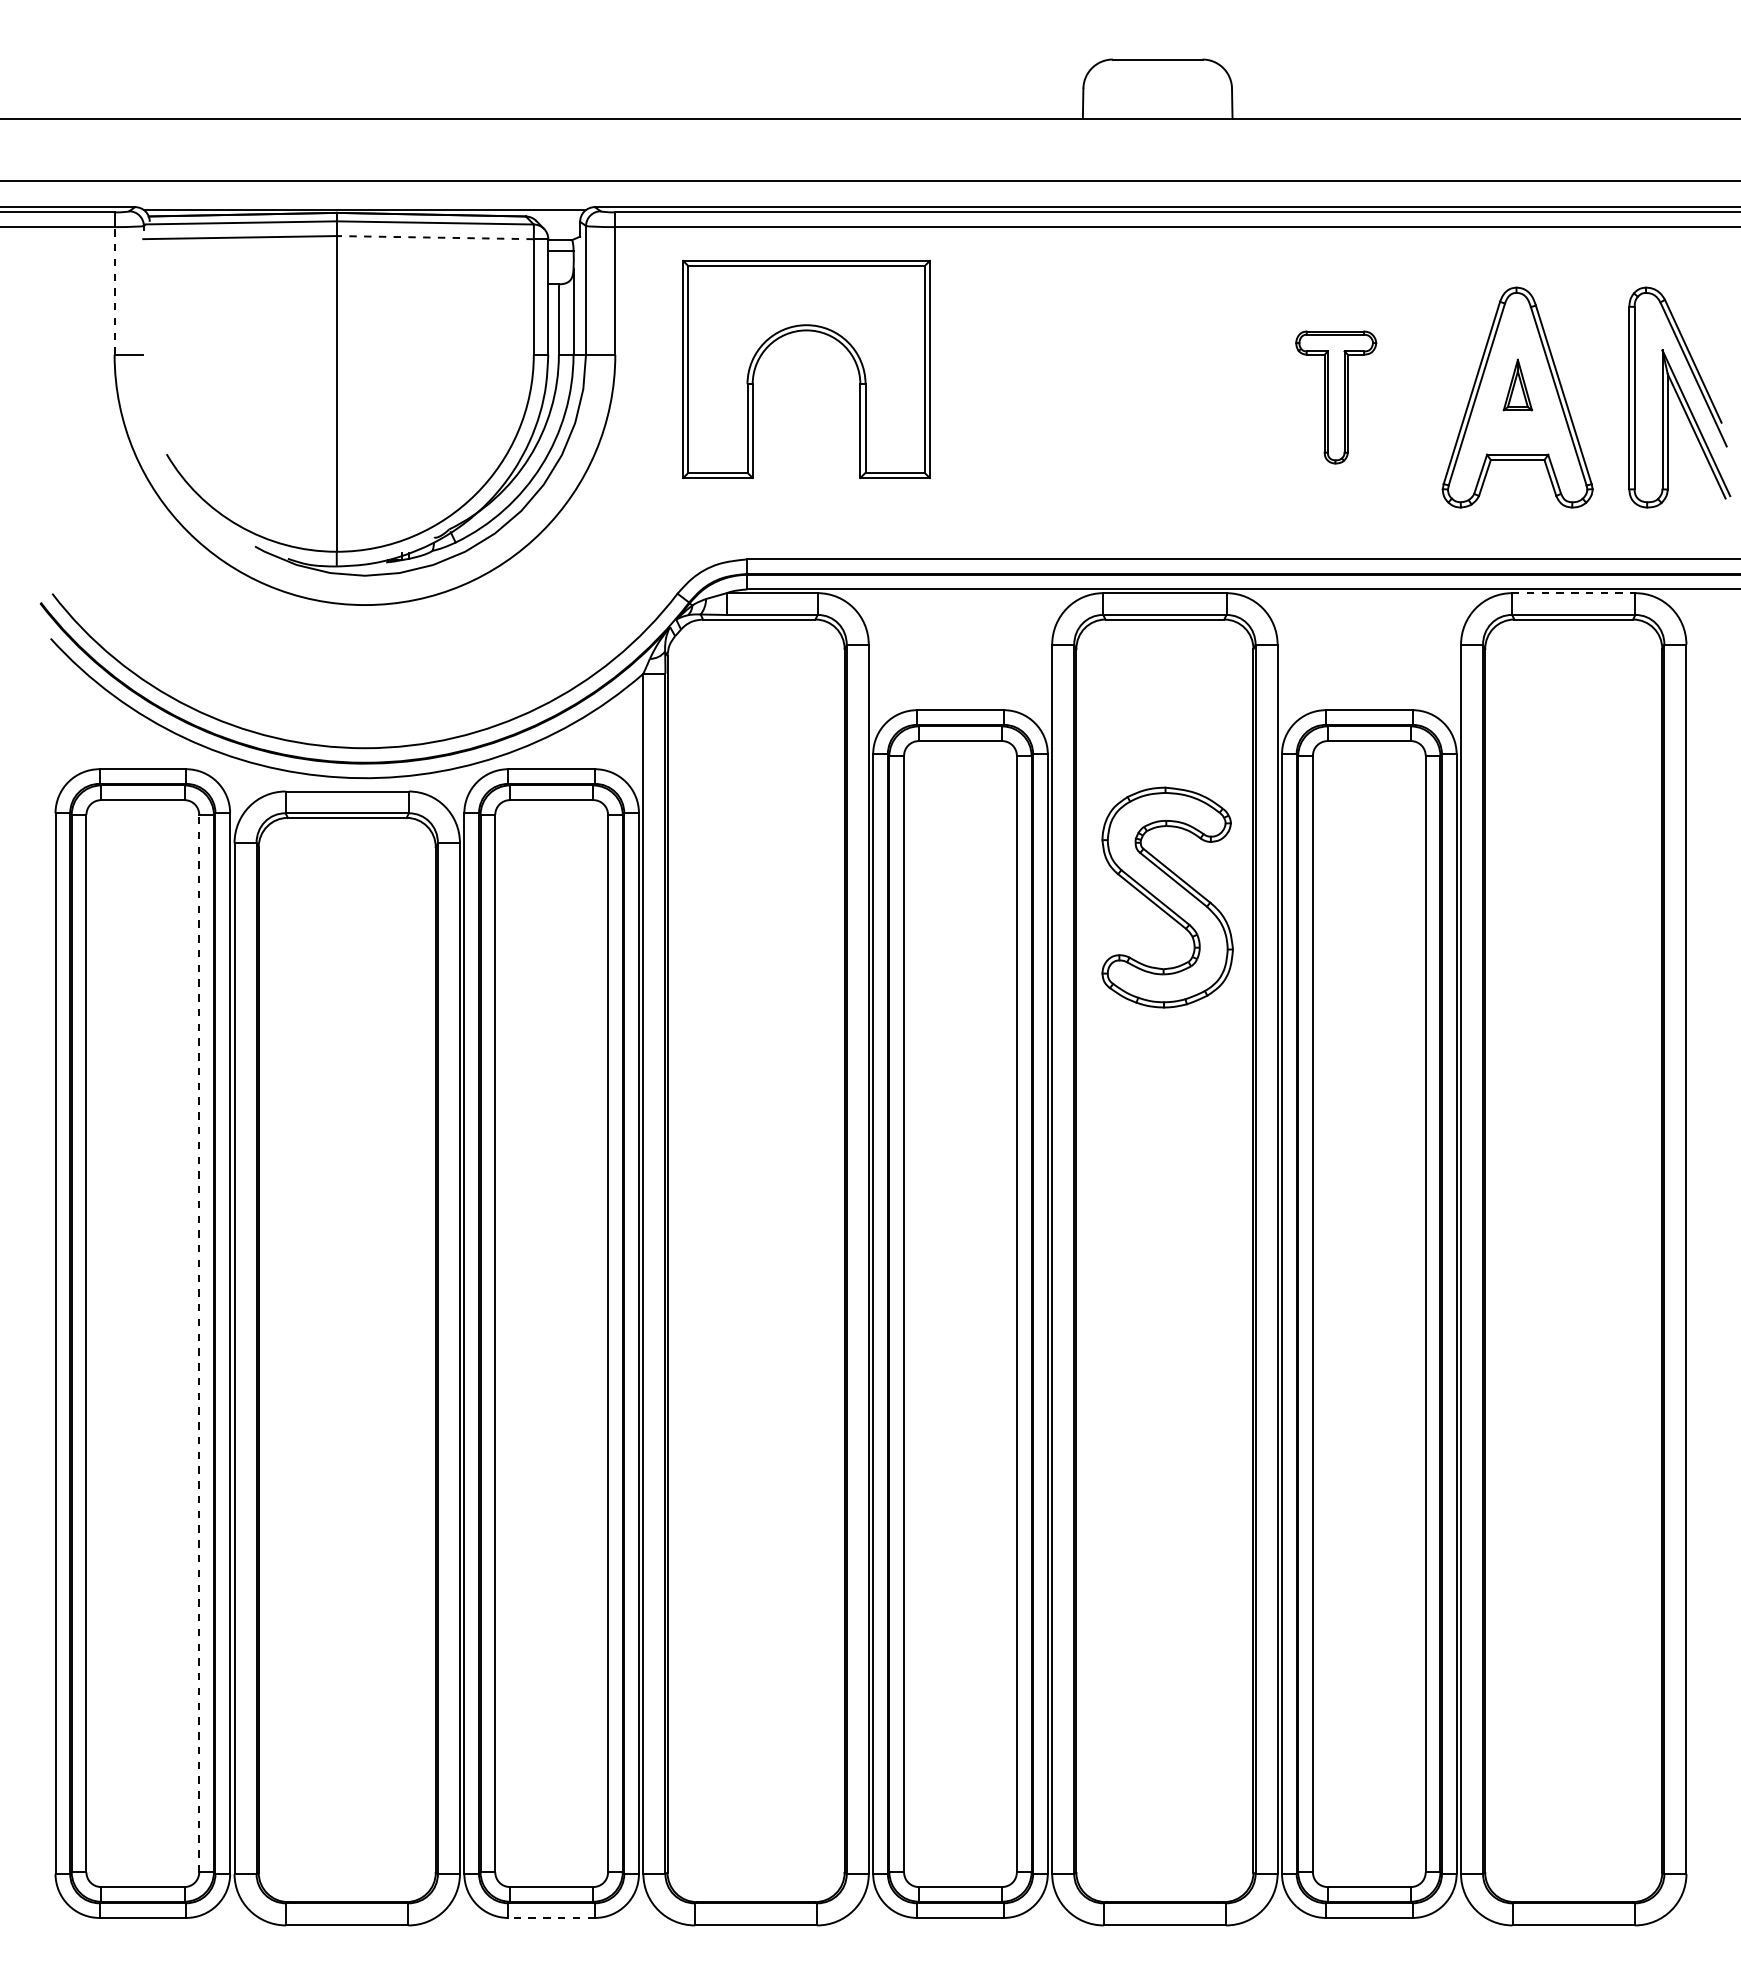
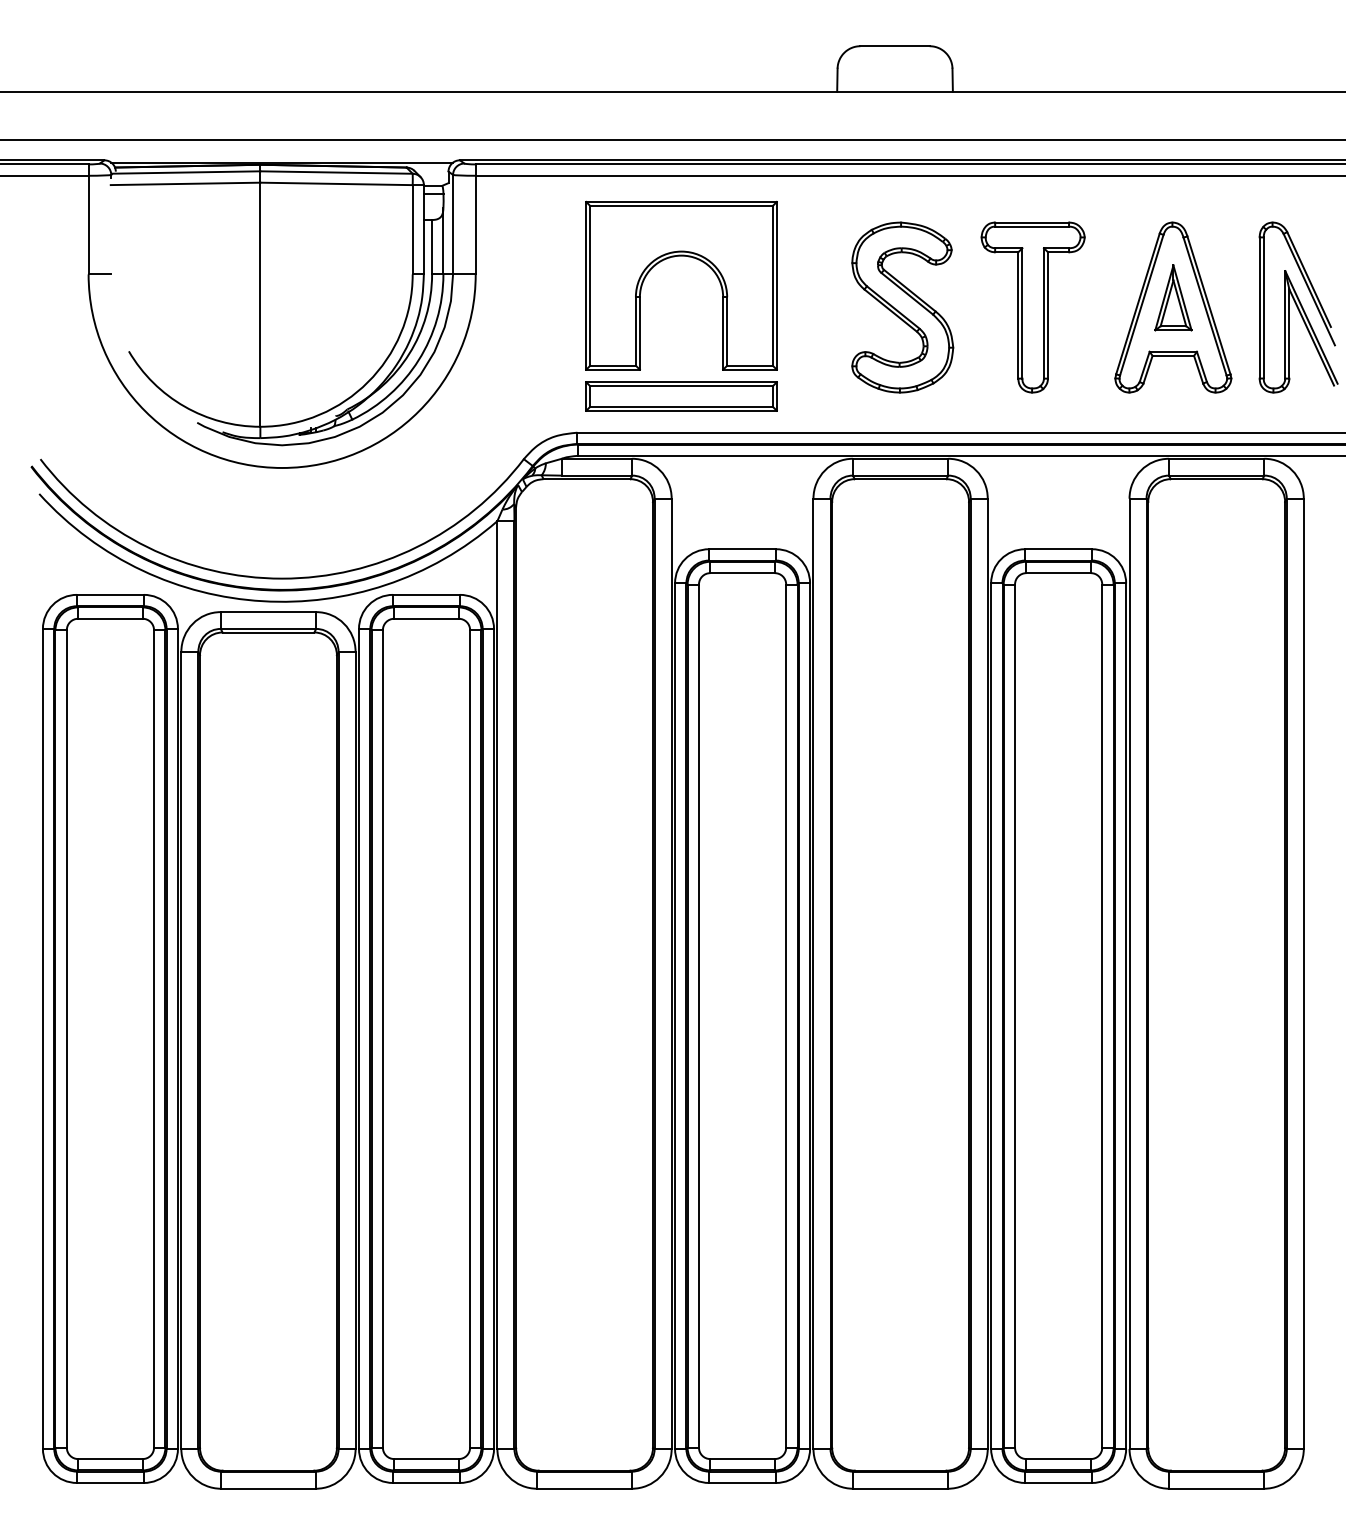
line: (435, 237) -> (336, 183), dashed -> solid
line: (114, 290) -> (88, 224), dashed -> solid
part: (806, 331) -> (681, 256), moved
part: (1517, 384) -> (1173, 297), size x1.67
part: (1335, 397) -> (1032, 307), size x1.67
part: (881, 512) -> (681, 396), added
line: (1573, 593) -> (1216, 459), dashed -> solid
part: (1167, 897) -> (902, 307), moved
line: (199, 1343) -> (154, 1038), dashed -> solid
line: (551, 1917) -> (426, 1482), dashed -> solid

